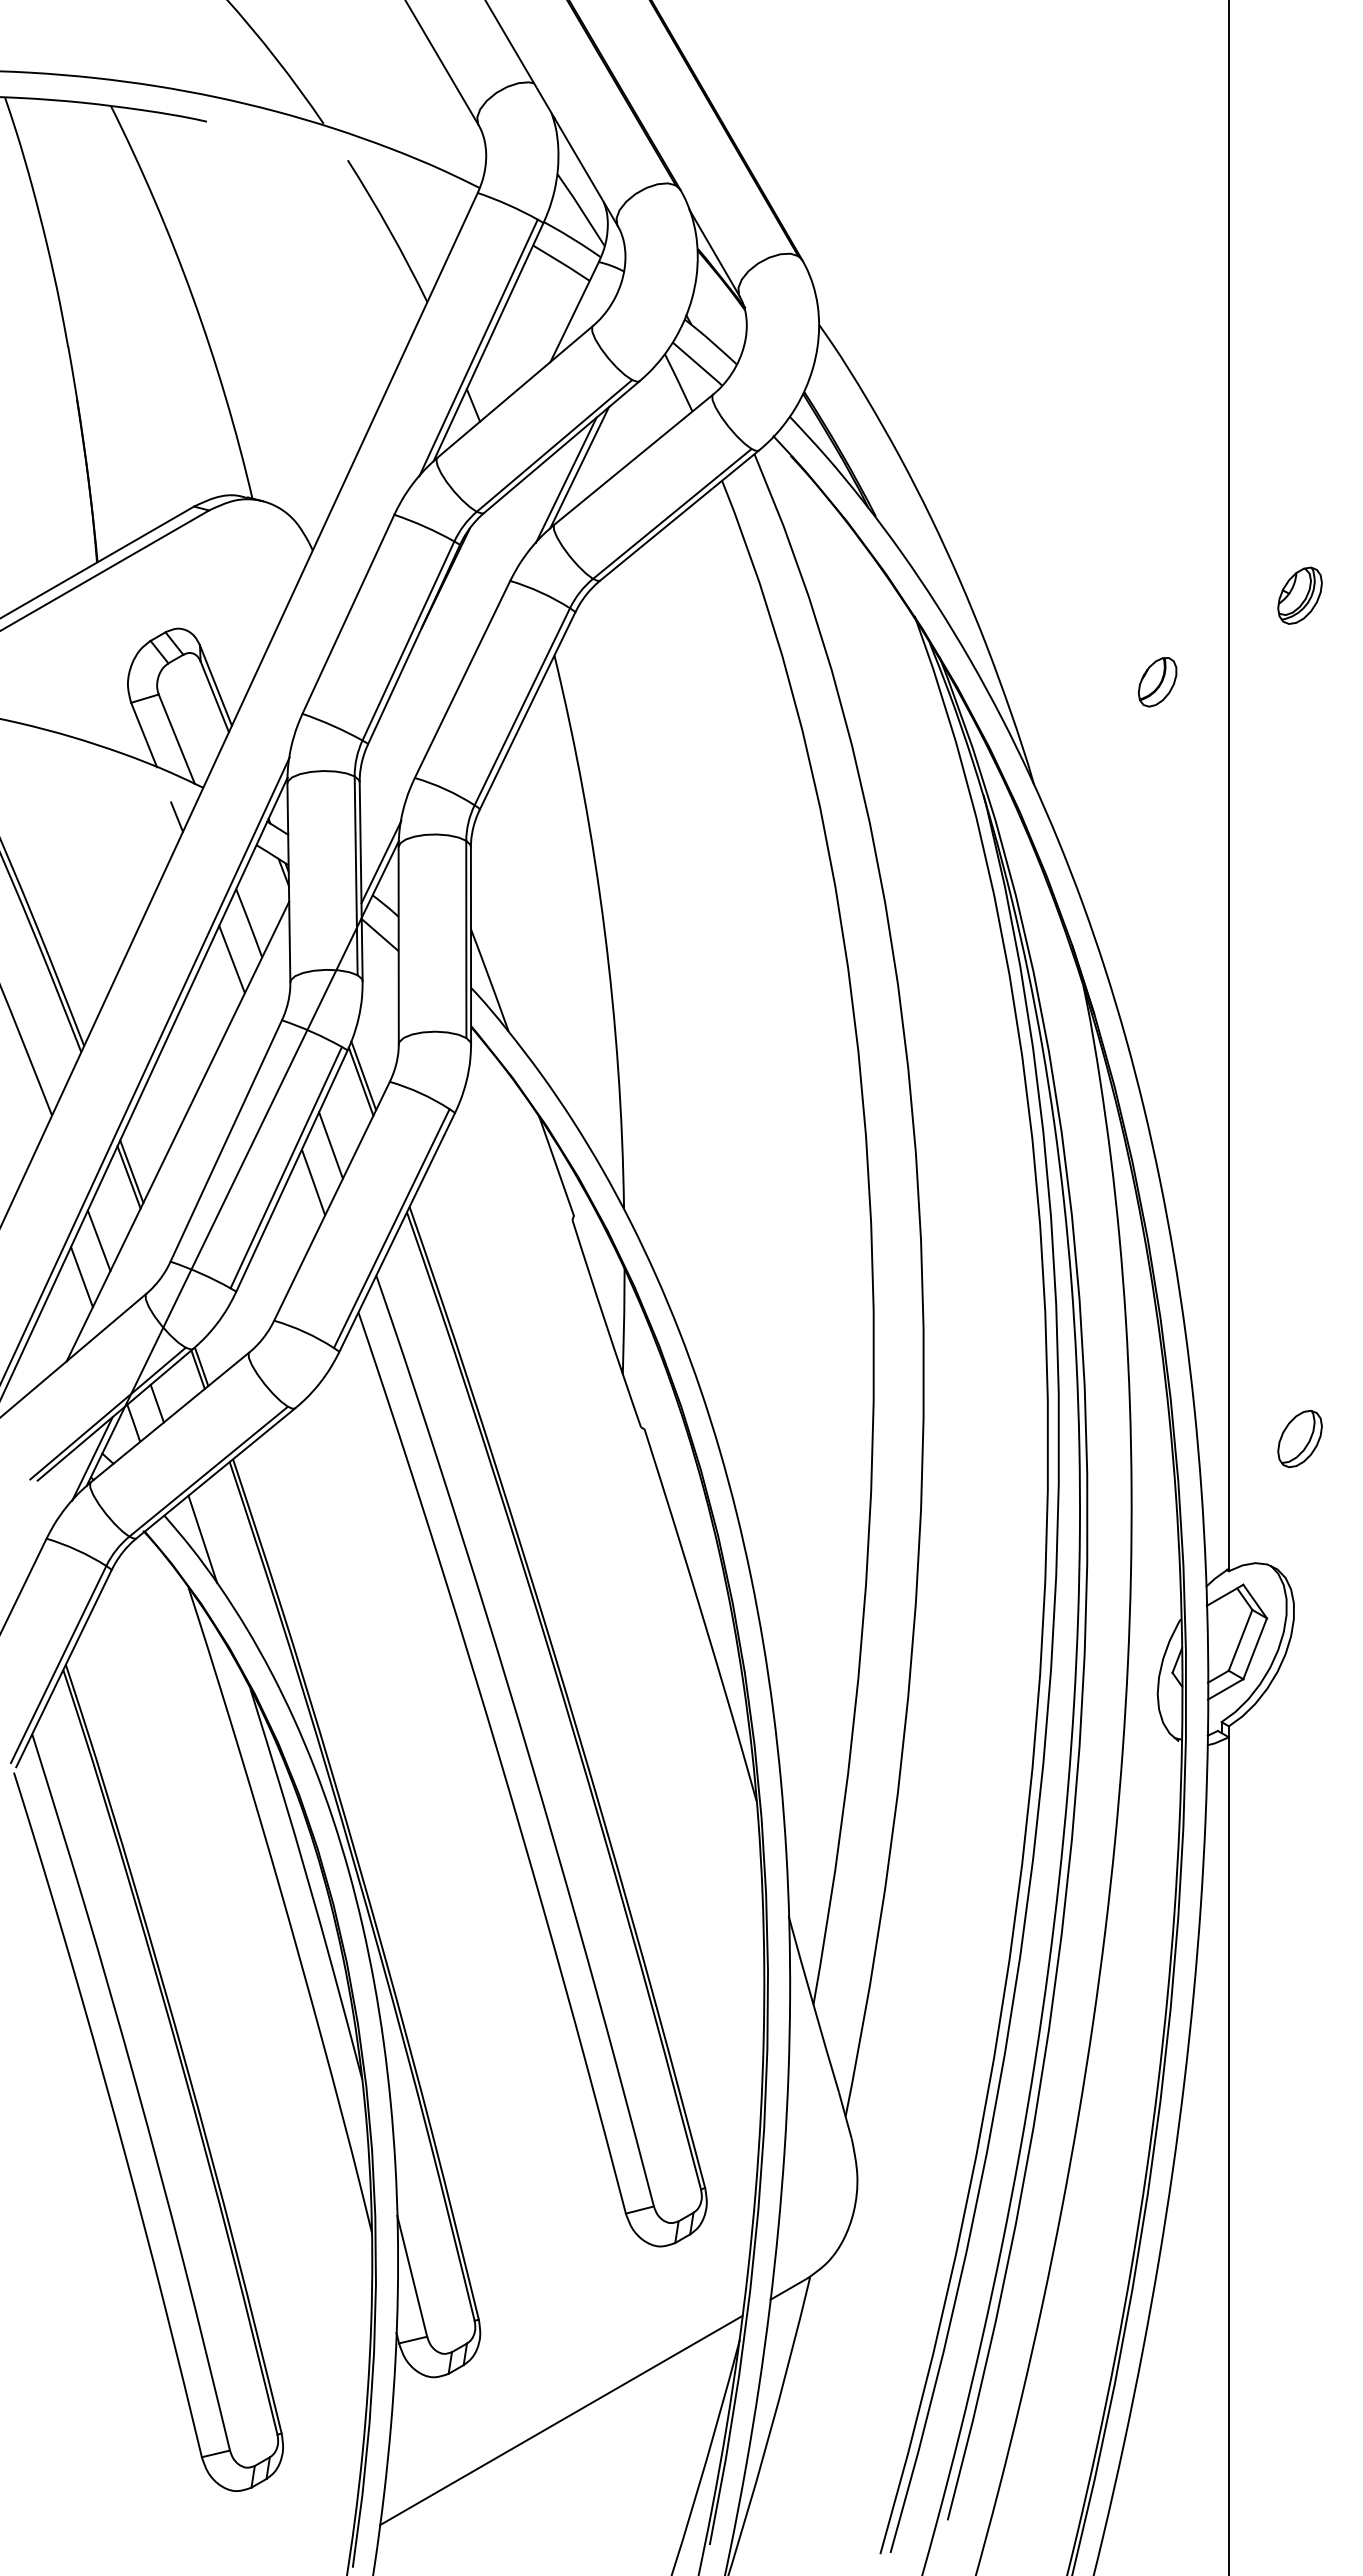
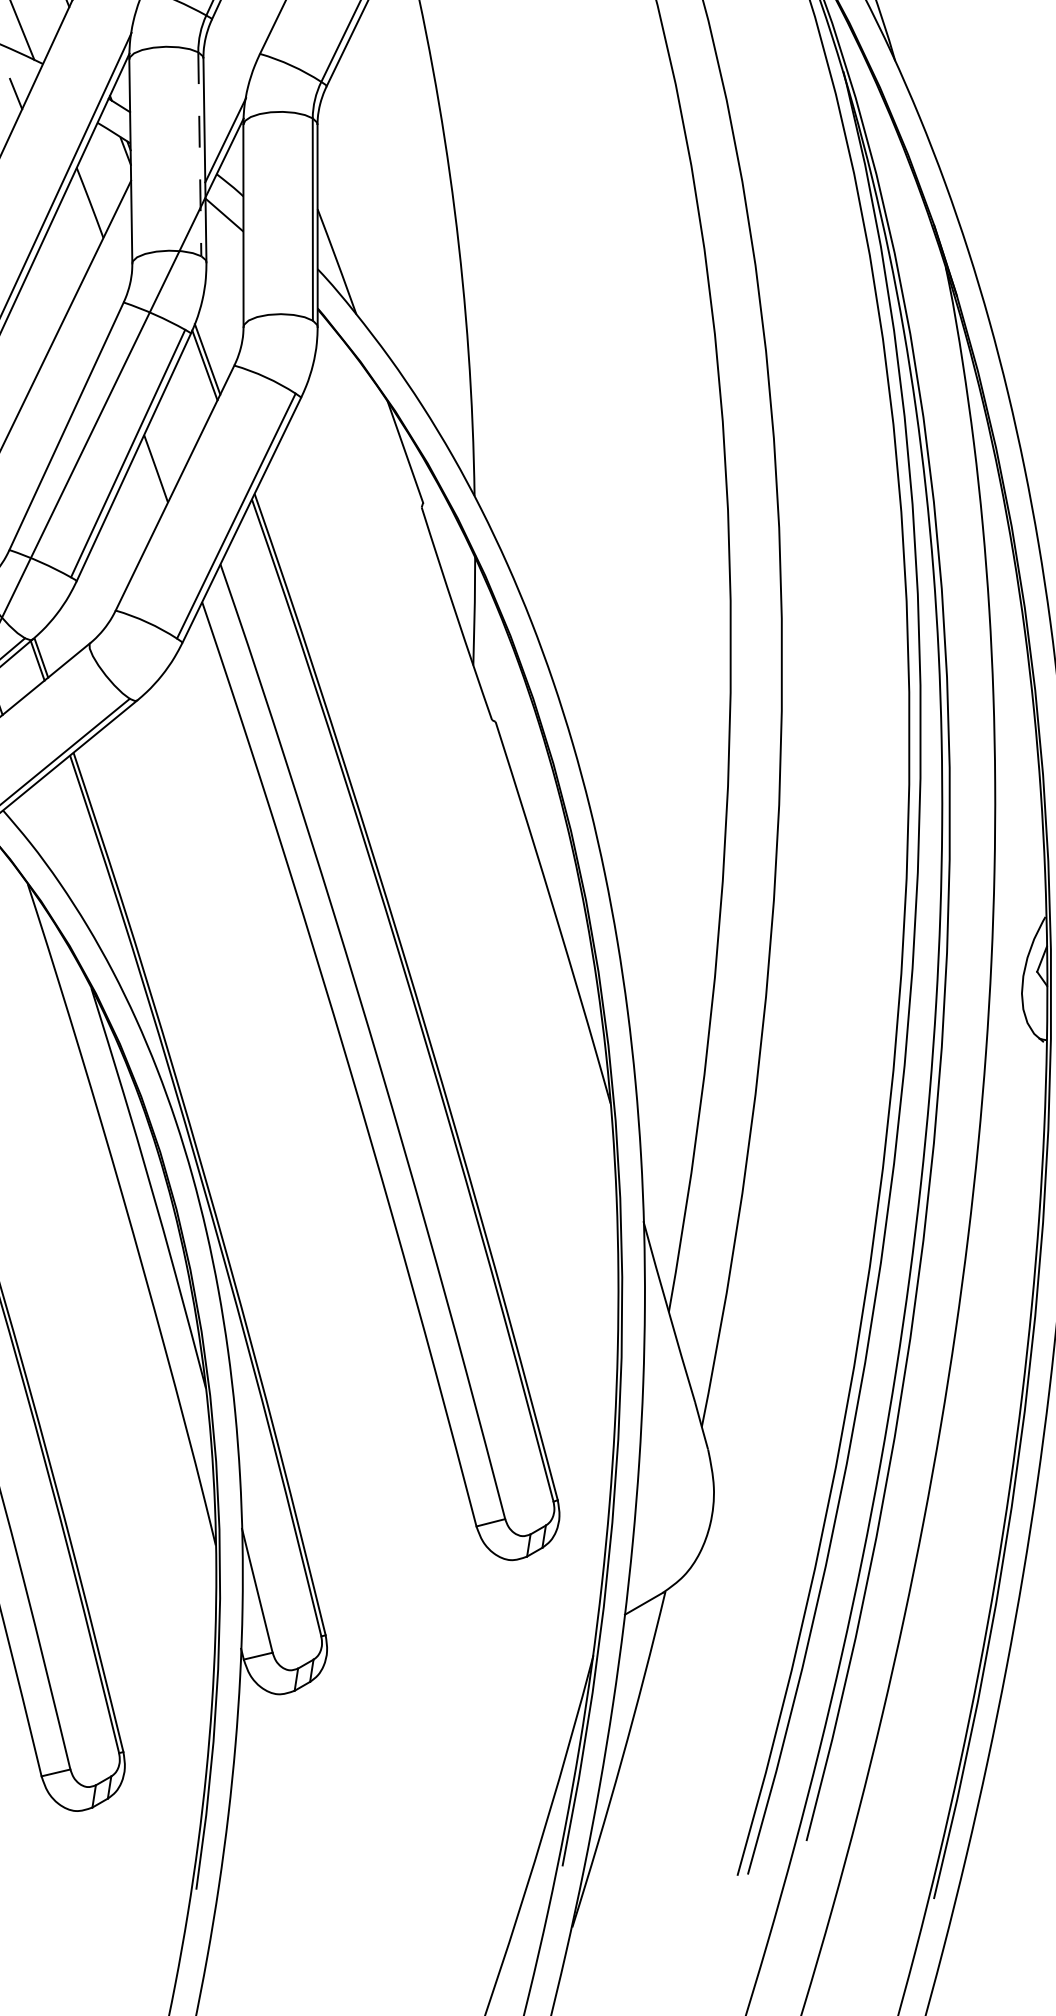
line: (356, 876) -> (200, 154), solid -> dashed
line: (231, 959) -> (71, 240), removed
line: (330, 1145) -> (173, 430), removed
line: (202, 1539) -> (42, 835), removed
line: (561, 2420) -> (410, 1738), removed

